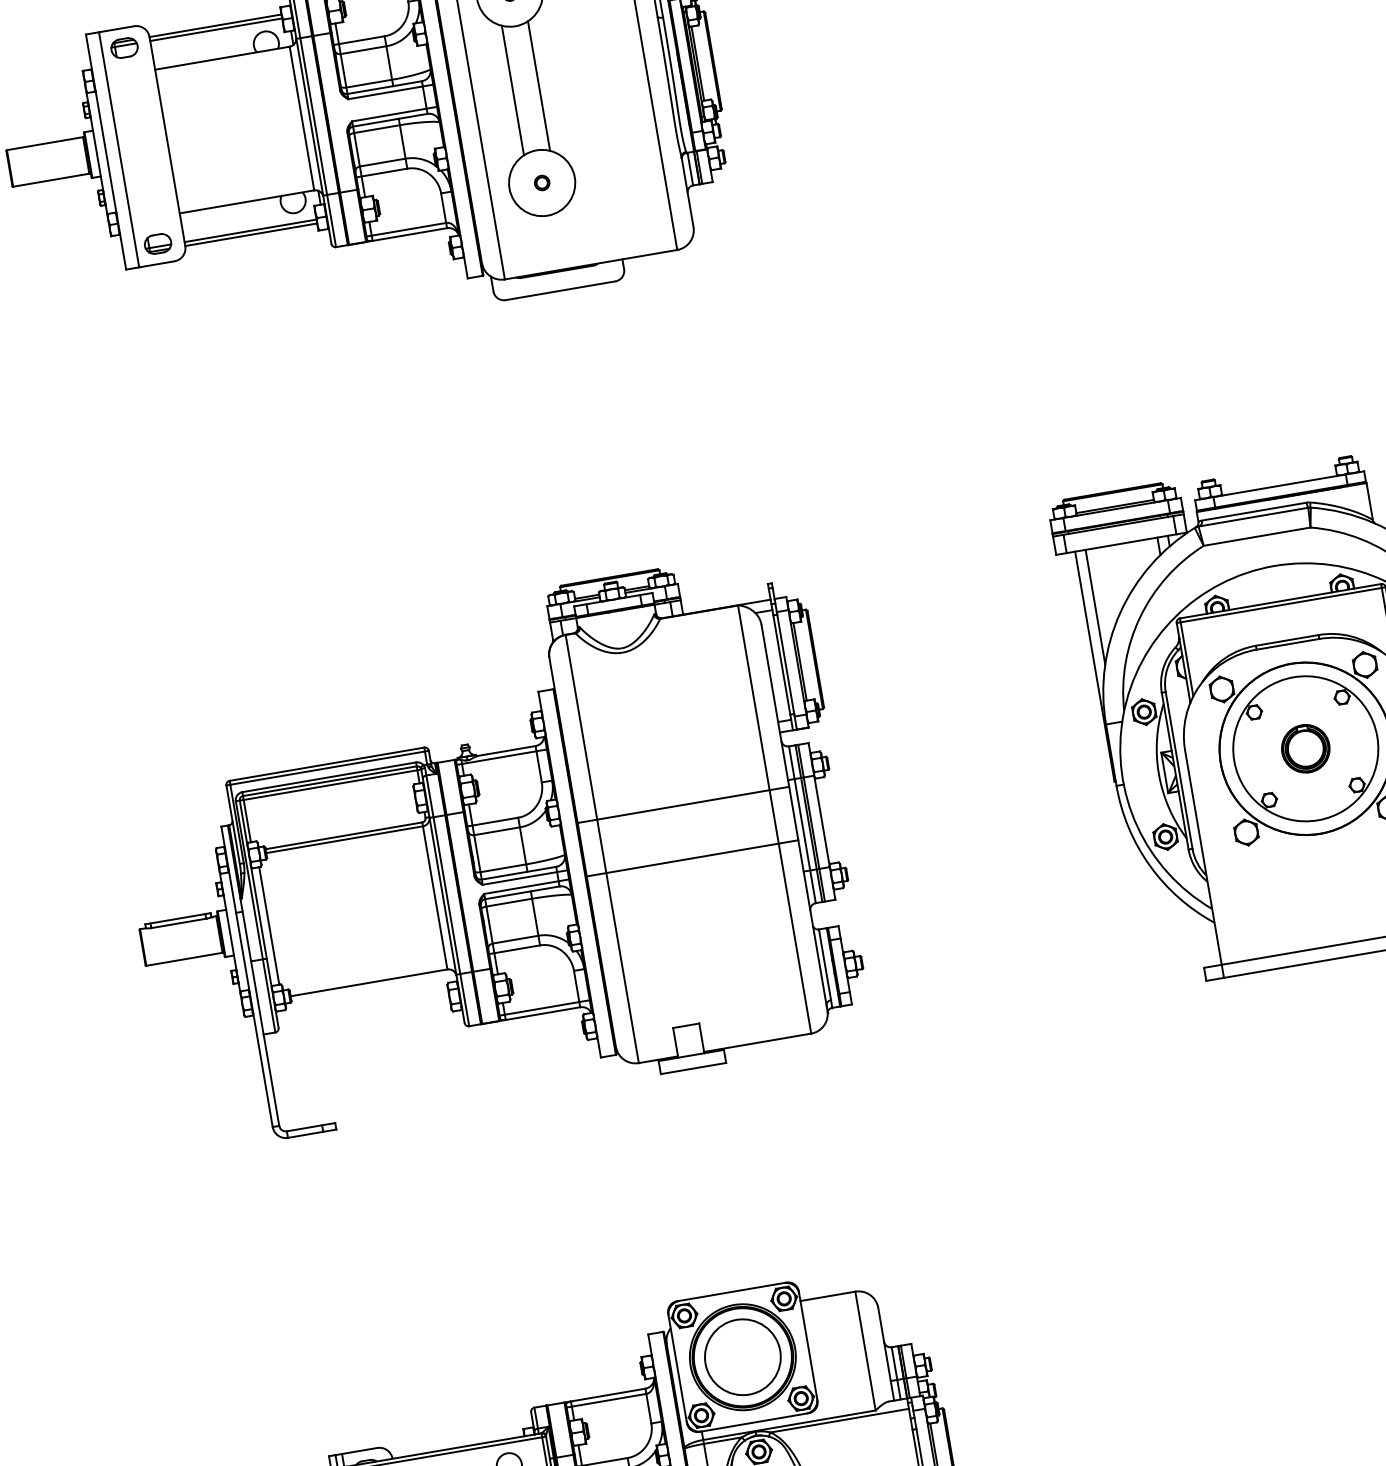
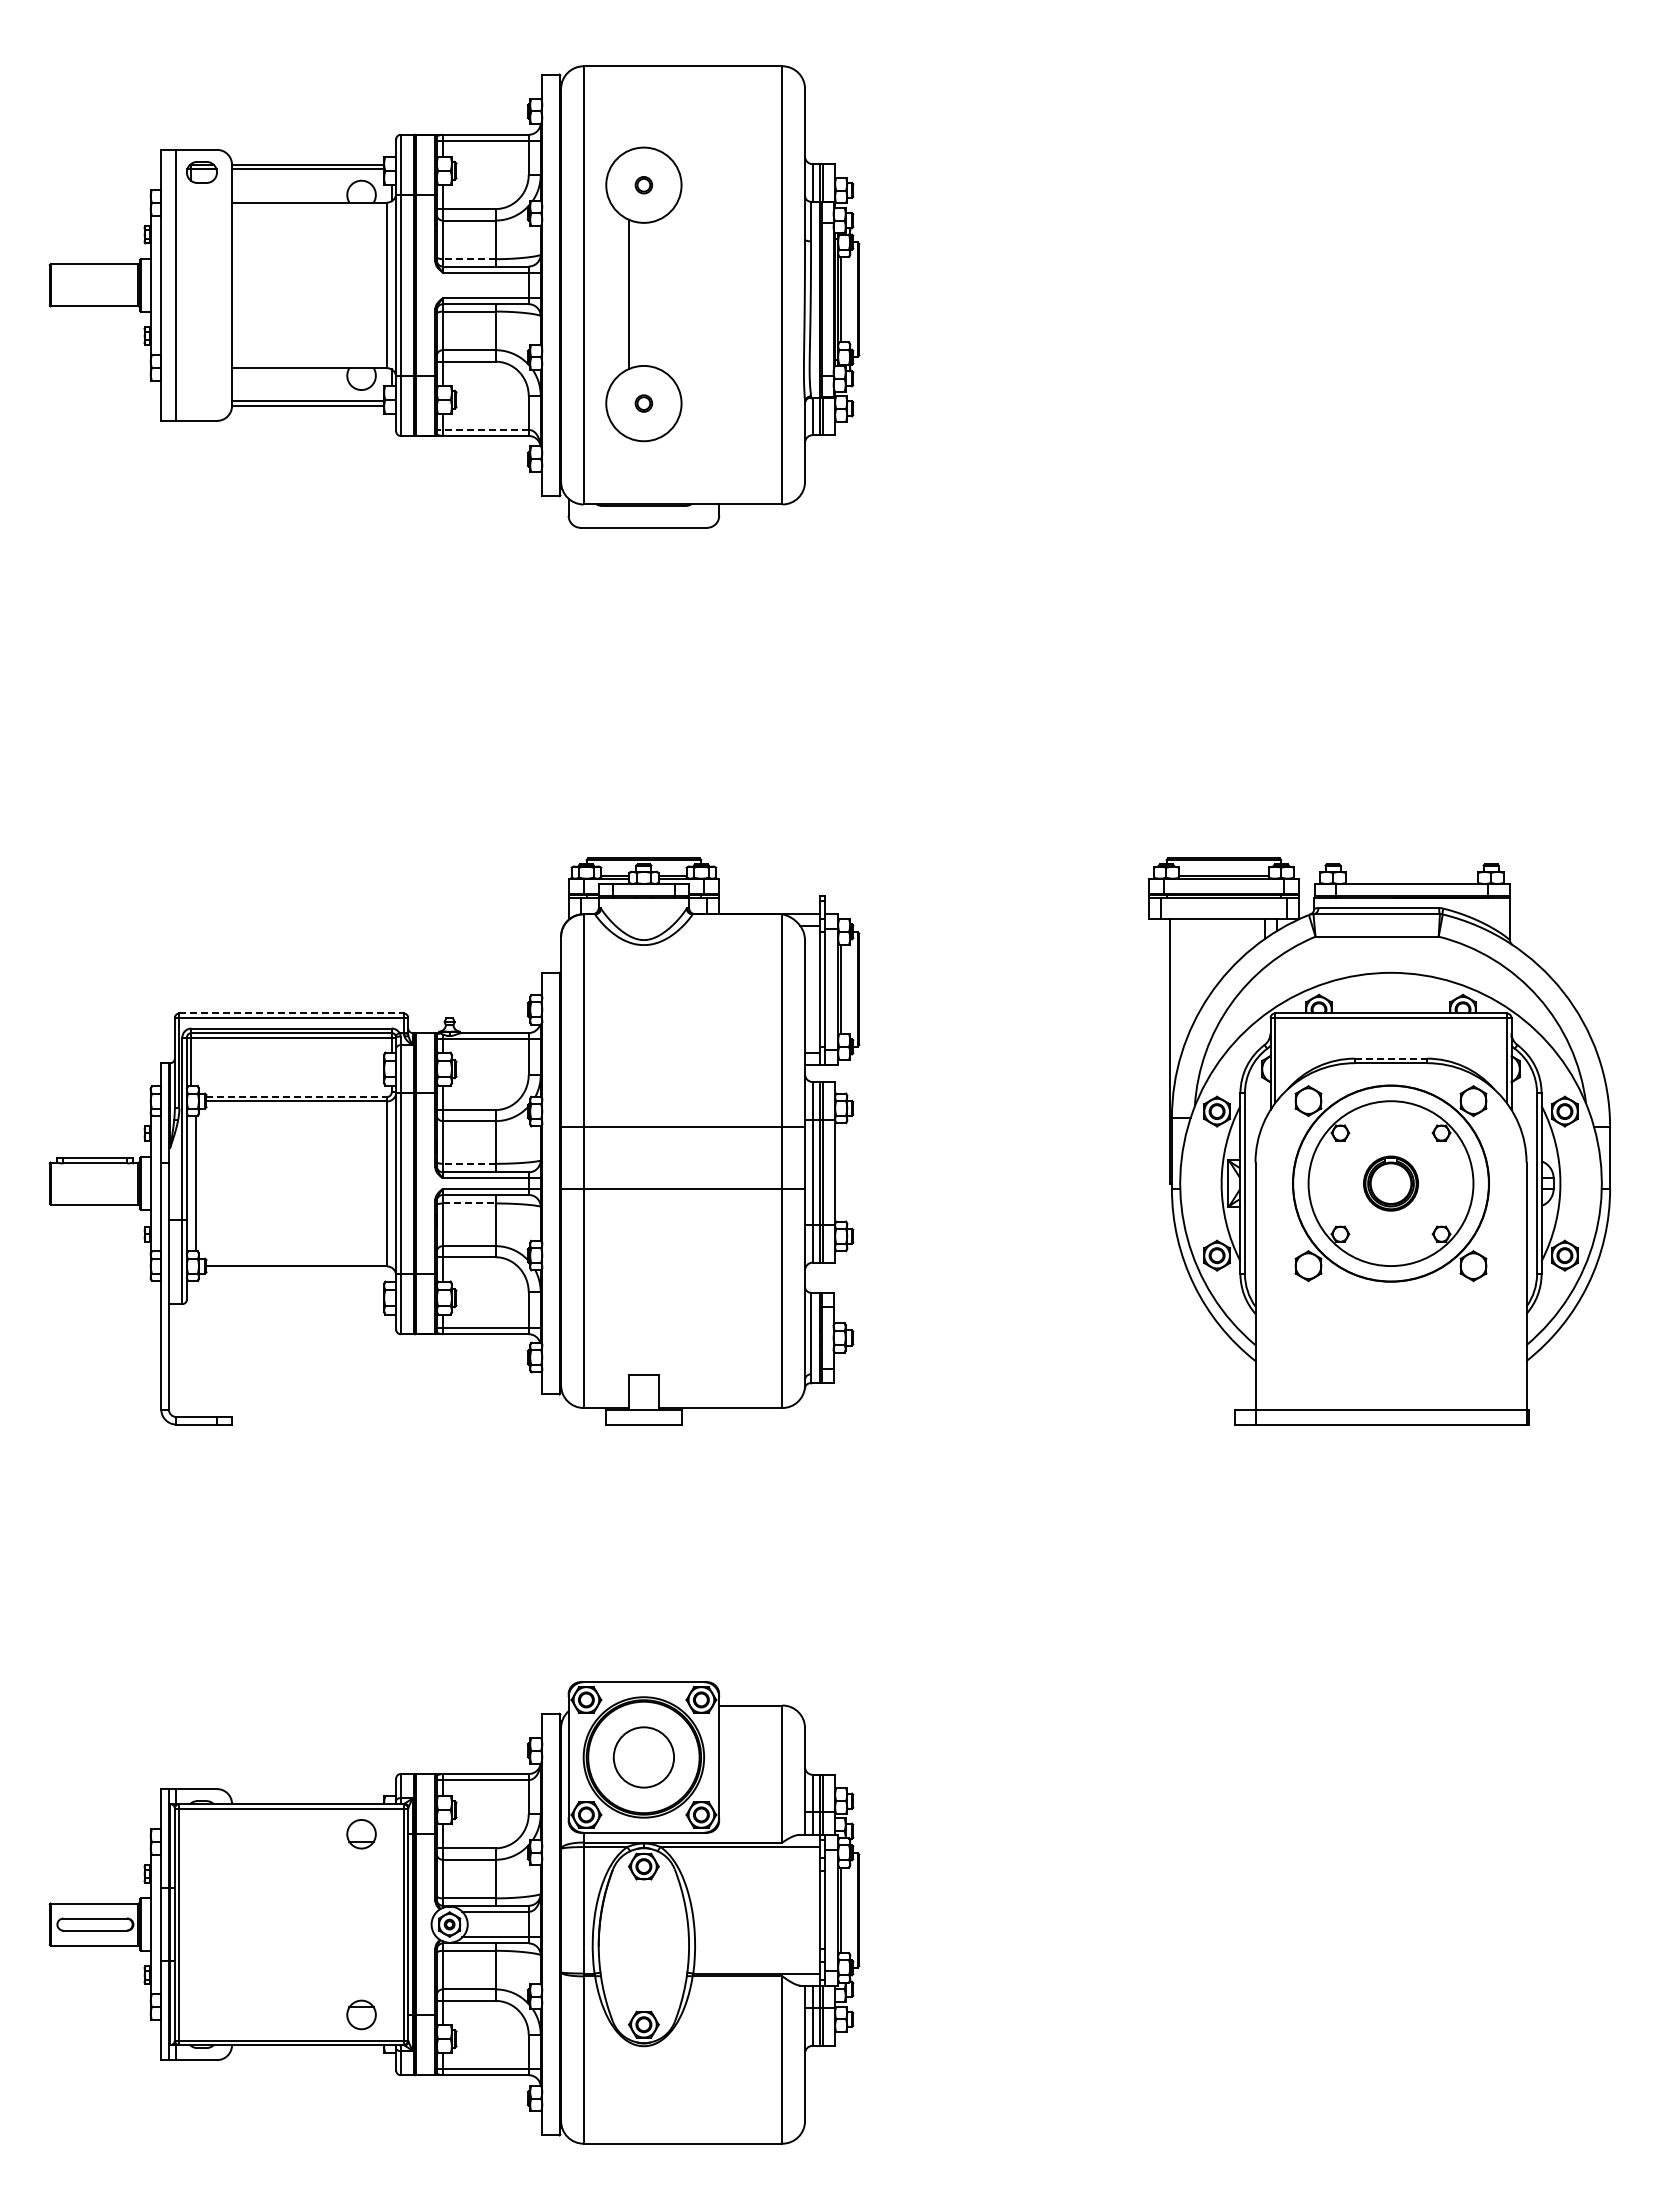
line: (368, 84) -> (468, 259), solid -> dashed
line: (538, 86) -> (658, 294), removed
line: (406, 229) -> (482, 429), solid -> dashed
part: (157, 243) -> (201, 397), removed
line: (1095, 607) -> (1182, 984), removed
line: (1287, 640) -> (1391, 1058), solid -> dashed
line: (327, 764) -> (292, 1013), solid -> dashed
line: (344, 835) -> (297, 1096), solid -> dashed
line: (502, 868) -> (468, 1163), solid -> dashed
line: (509, 902) -> (469, 1203), solid -> dashed
circle: (742, 1357) -> (643, 1757), size x0.7

